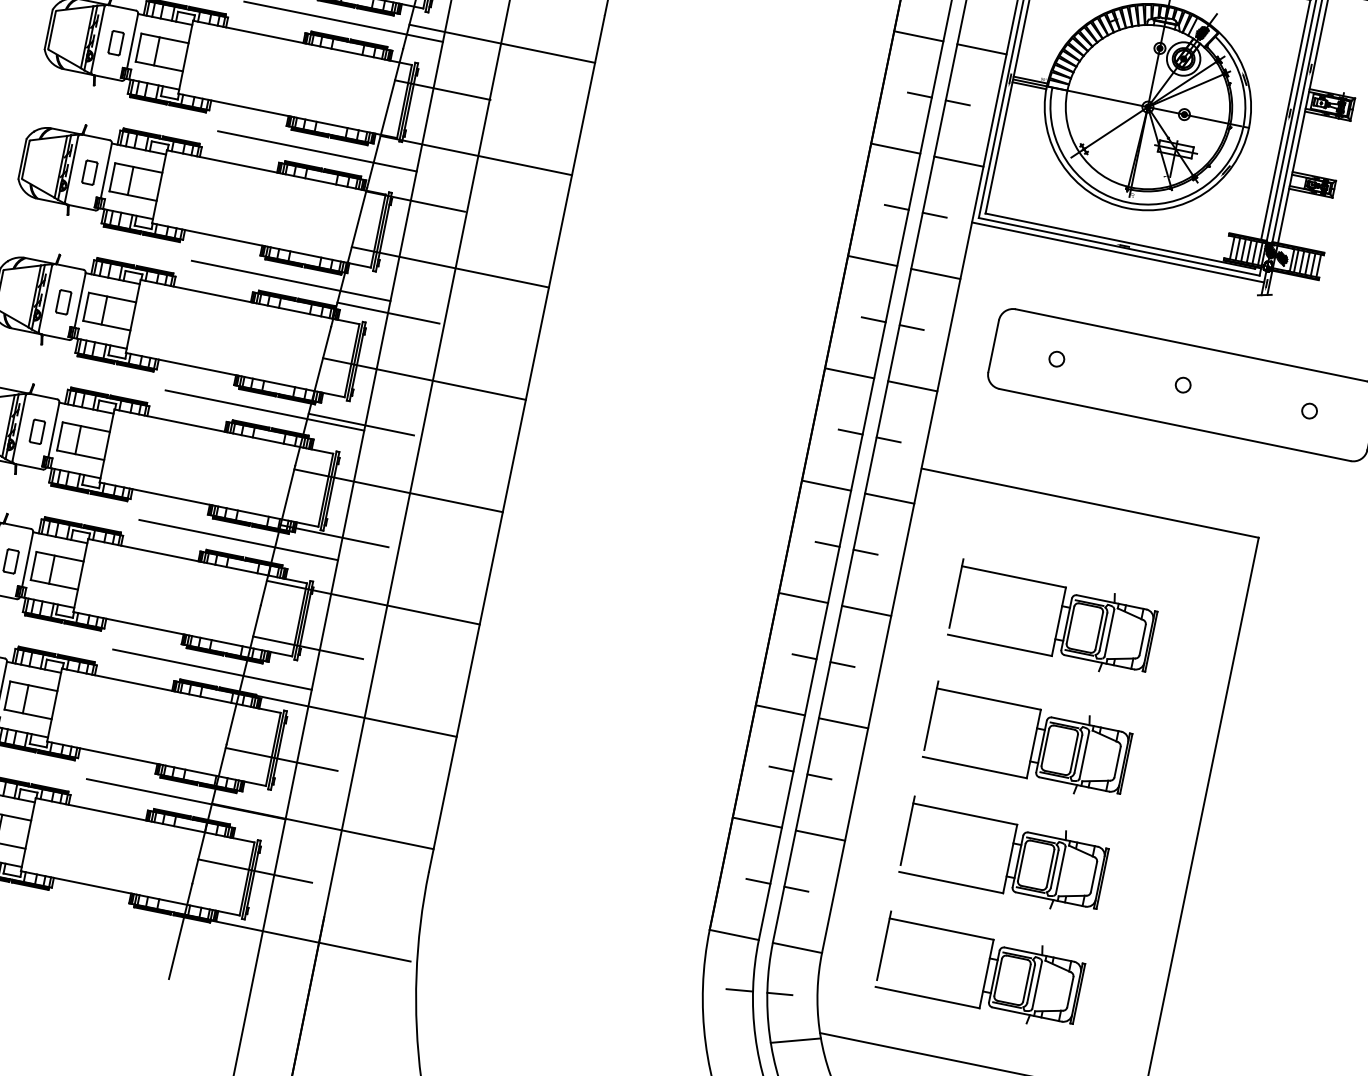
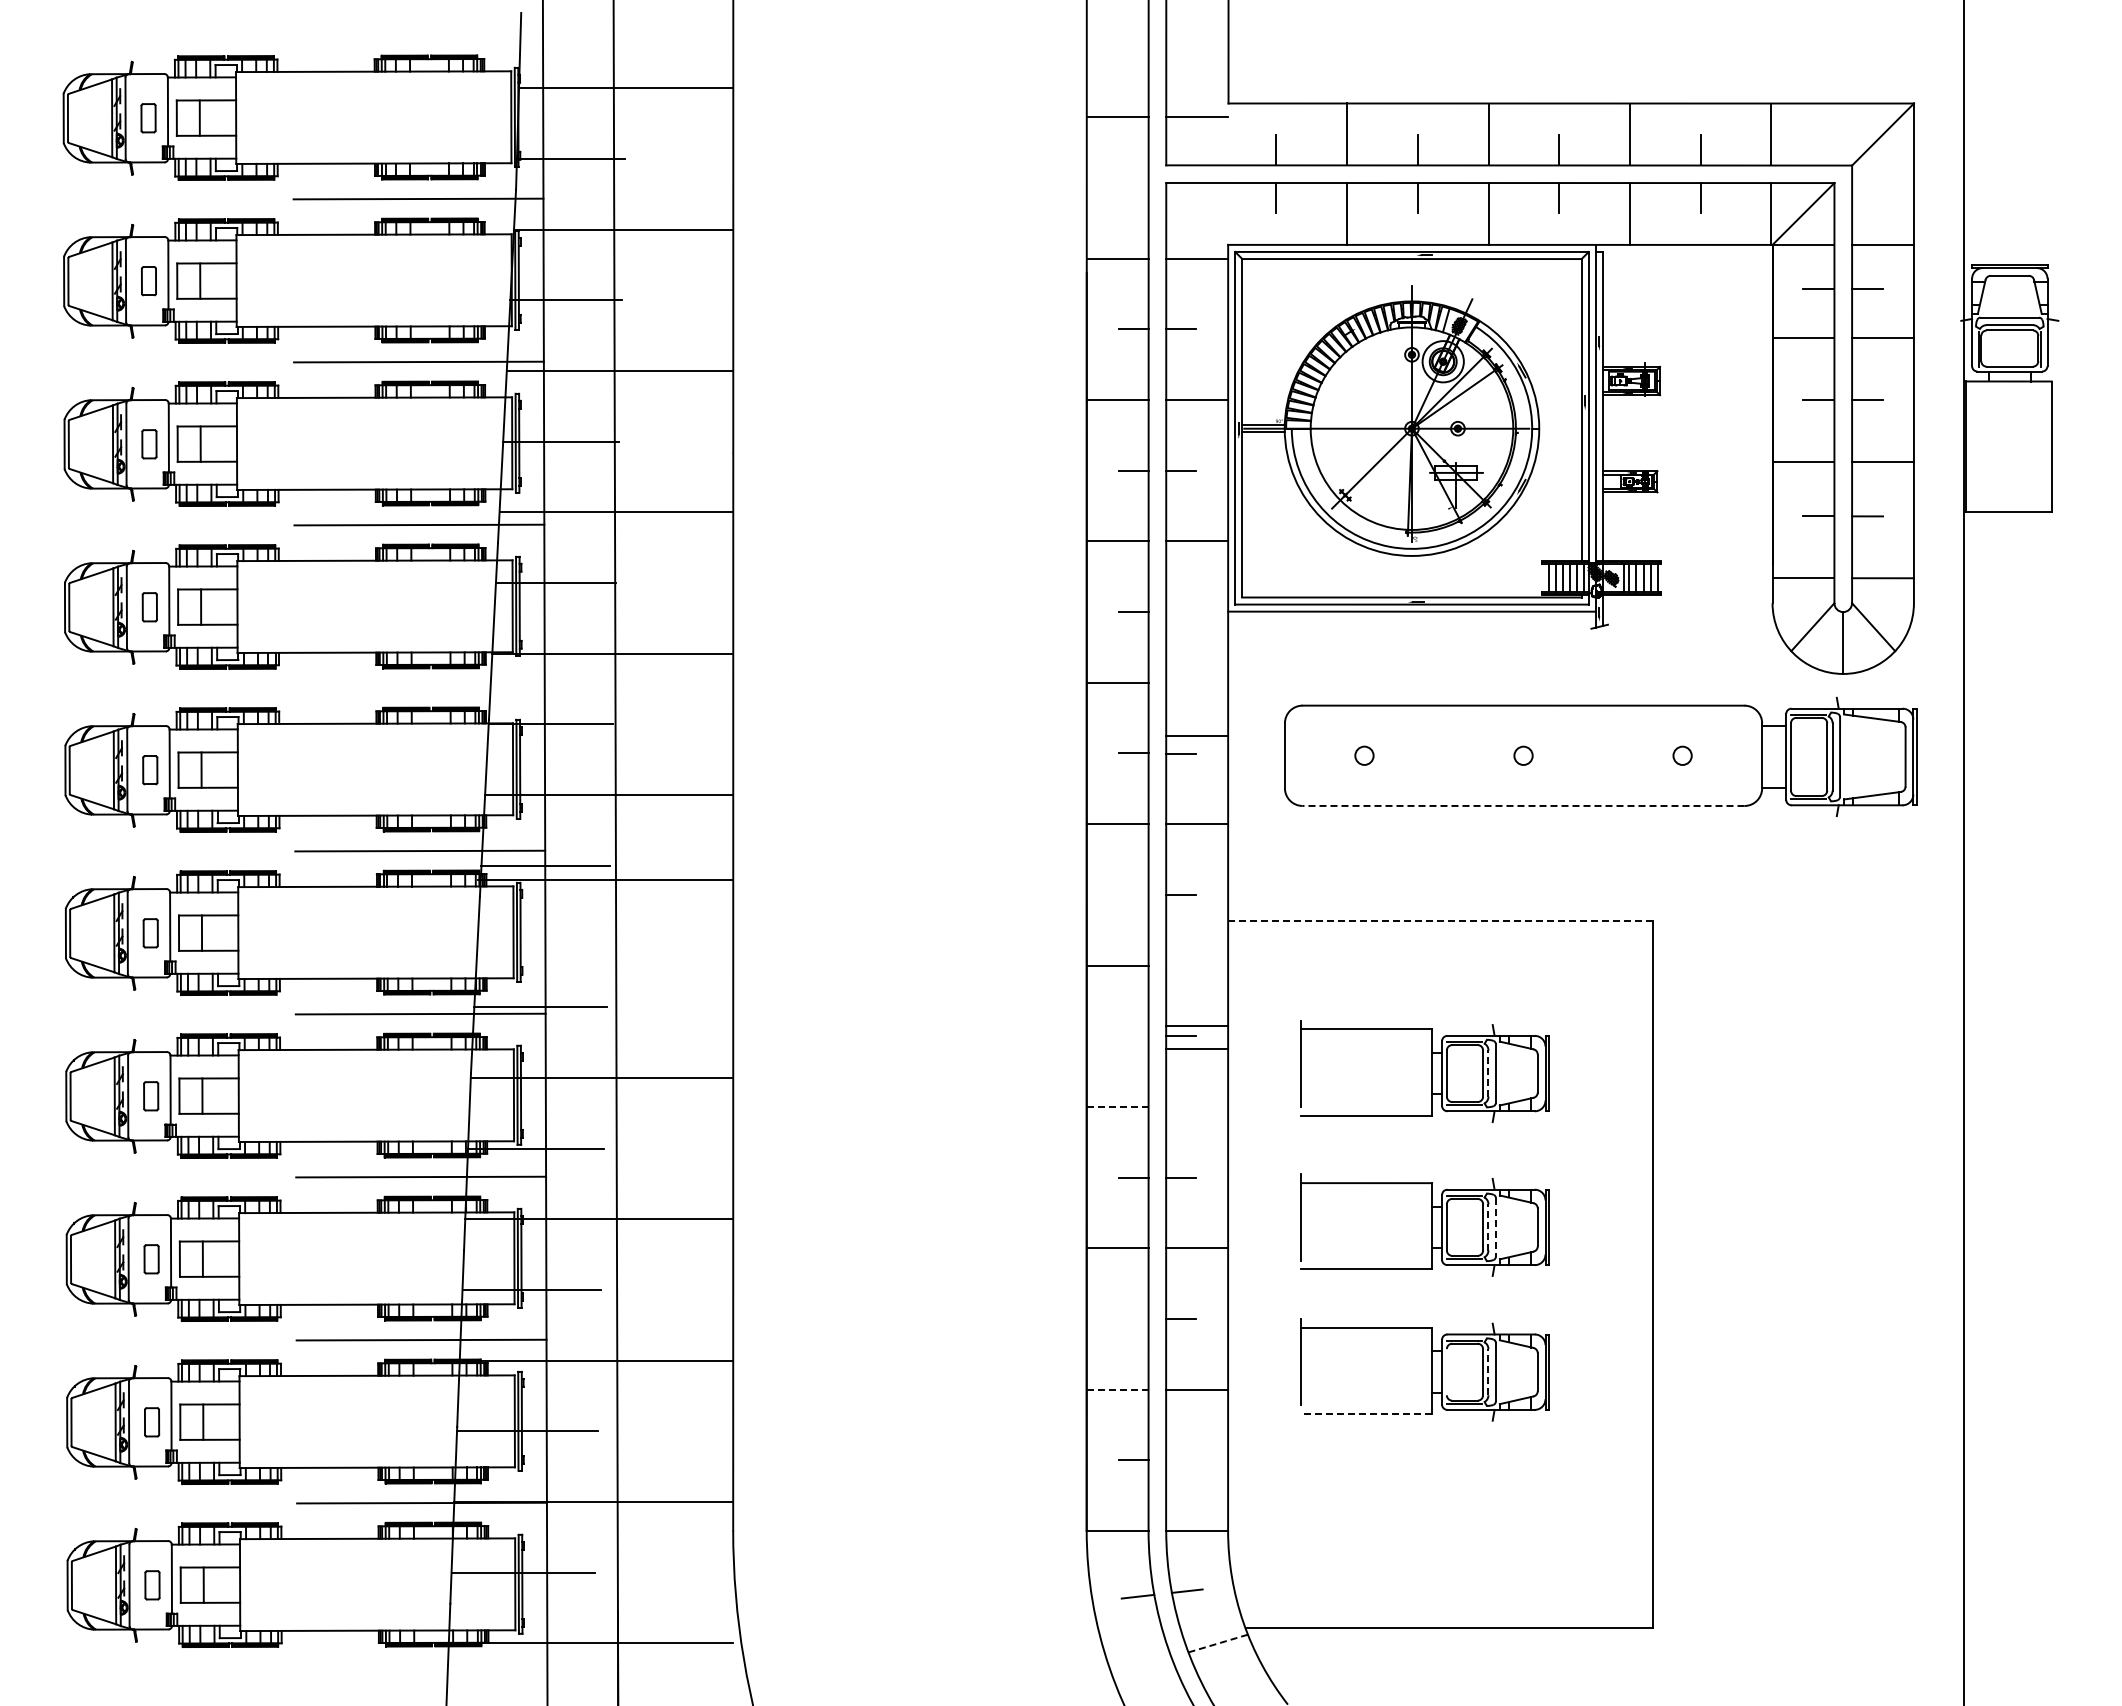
line: (317, 150) -> (419, 687), removed
line: (934, 215) -> (1181, 612), removed
line: (936, 273) -> (1197, 735), moved
line: (424, 379) -> (605, 879), moved
line: (1175, 424) -> (1523, 805), solid -> dashed
line: (850, 431) -> (1133, 894), removed
line: (889, 498) -> (1197, 1025), moved
line: (1091, 503) -> (1441, 921), solid -> dashed
line: (827, 544) -> (1133, 1036), removed
line: (803, 597) -> (1117, 1106), solid -> dashed
line: (866, 611) -> (1197, 1049), moved
line: (1103, 631) -> (1488, 1073), solid -> dashed
line: (1078, 753) -> (1488, 1226), solid -> dashed
line: (1084, 755) -> (1495, 1227), solid -> dashed
line: (781, 769) -> (1133, 1319), removed
line: (757, 822) -> (1117, 1389), solid -> dashed
line: (1021, 862) -> (1446, 1372), removed
line: (1054, 868) -> (1488, 1371), solid -> dashed
line: (951, 882) -> (1366, 1414), solid -> dashed
line: (796, 889) -> (1181, 1460), removed
part: (986, 972) -> (1431, 1514), removed
line: (796, 1040) -> (1218, 1643), solid -> dashed

